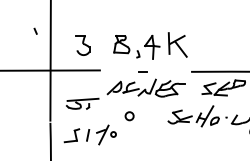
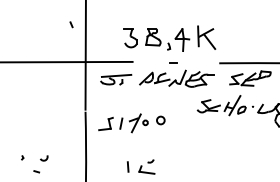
part: (82, 45) -> (130, 38), moved
part: (82, 103) -> (116, 79), moved
circle: (129, 116) -> (160, 120), moved

